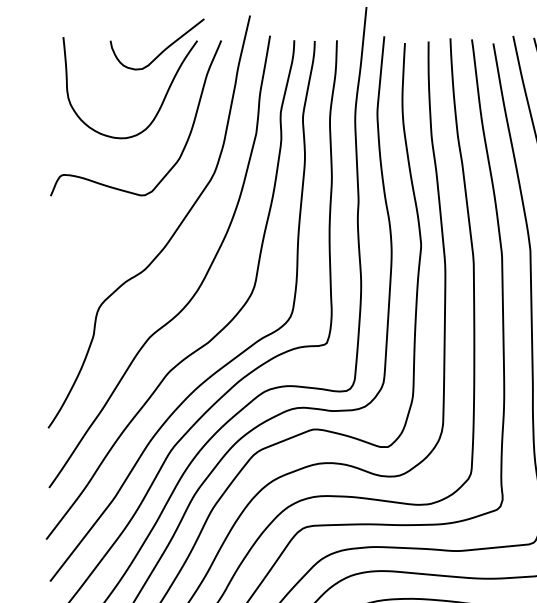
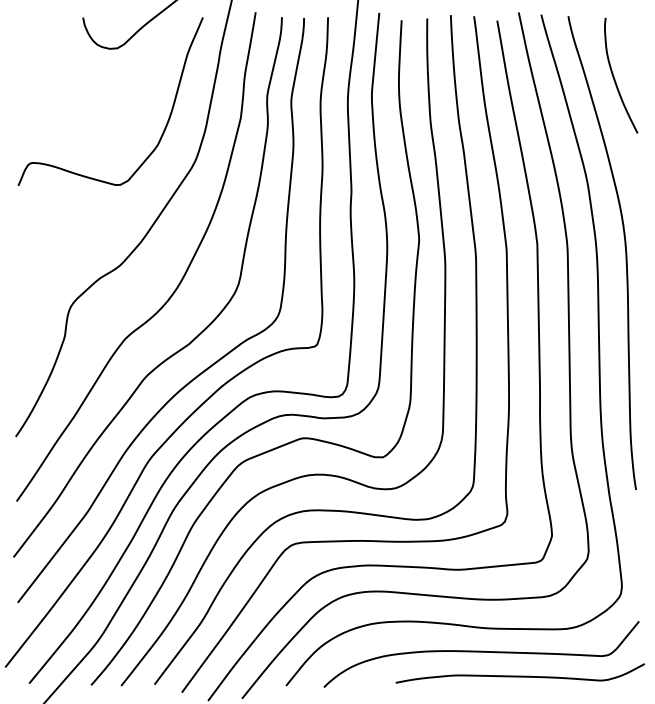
curve: (161, 102) -> (138, 84), removed

